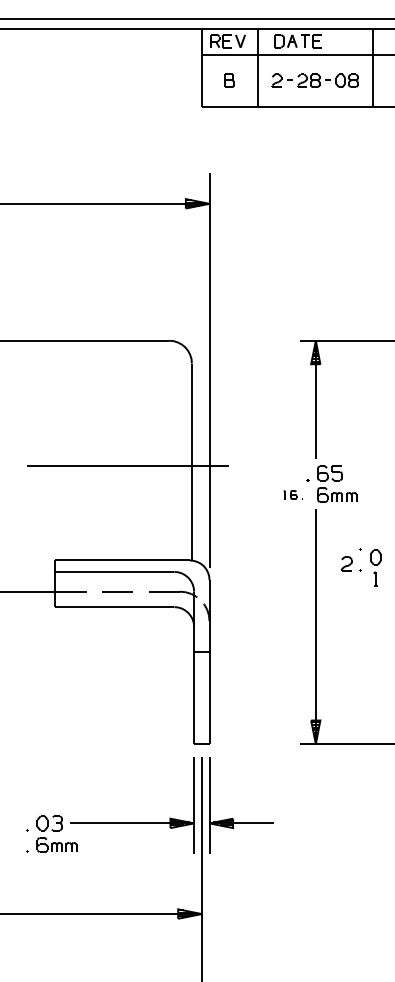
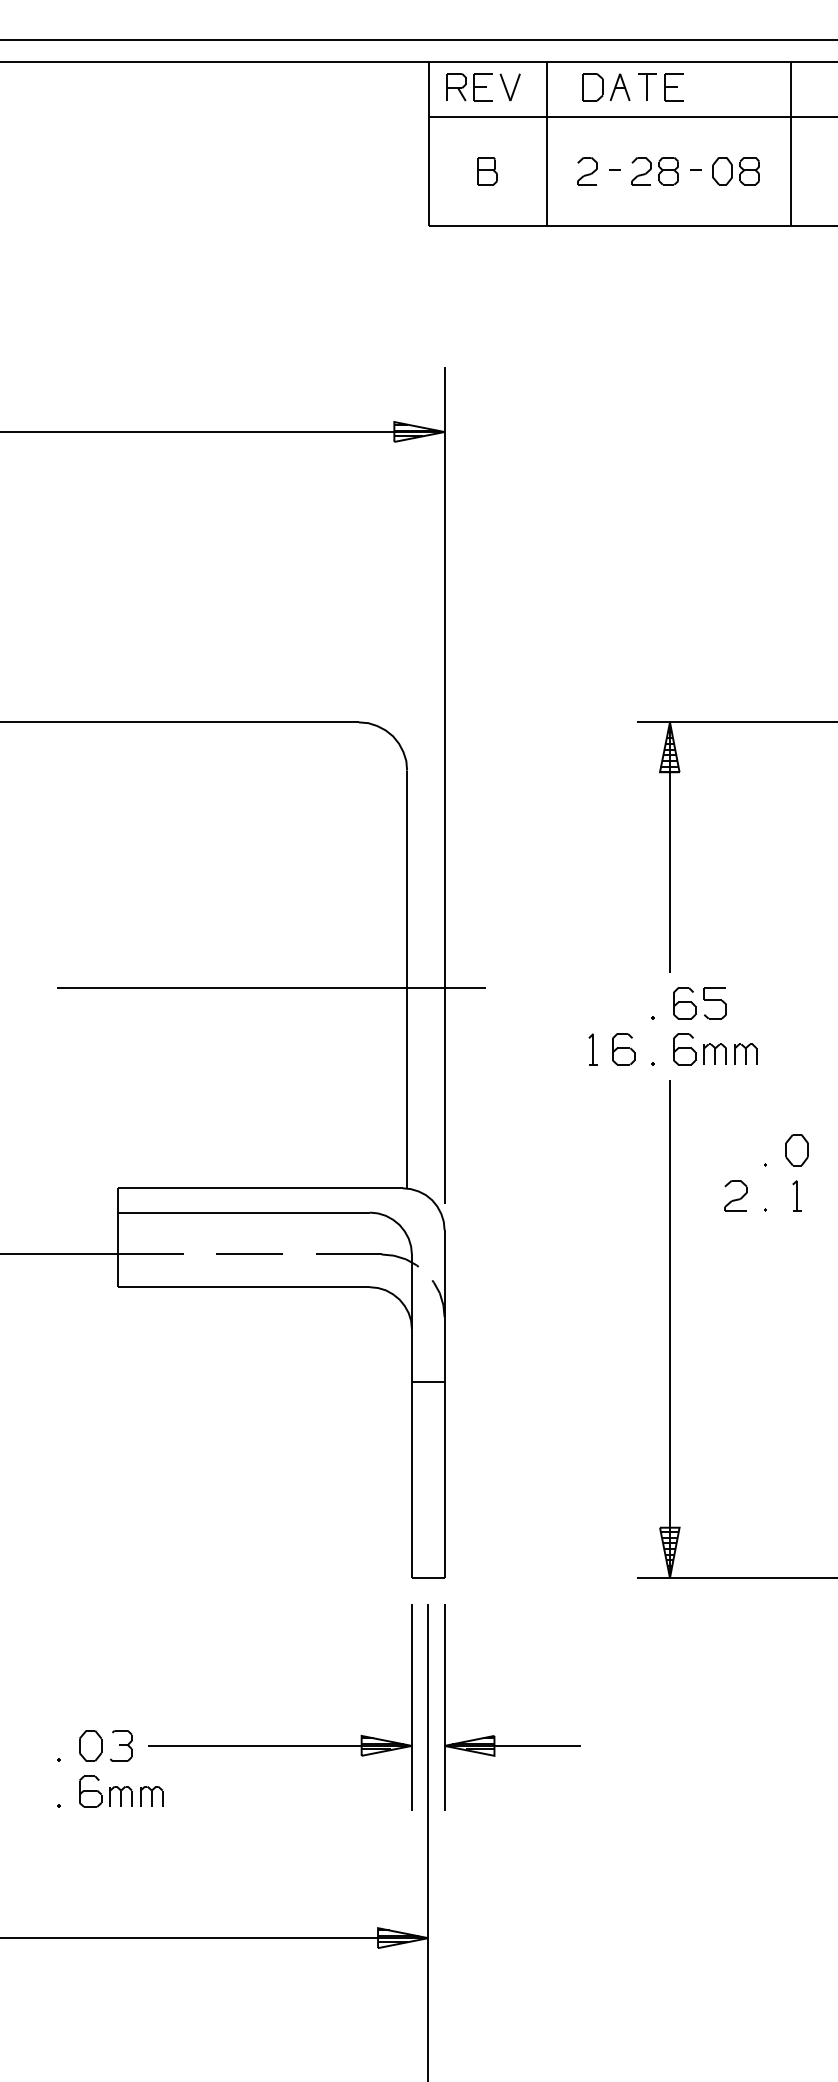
part: (293, 494) -> (622, 1048), size x1.67
part: (375, 567) -> (796, 1171), moved

